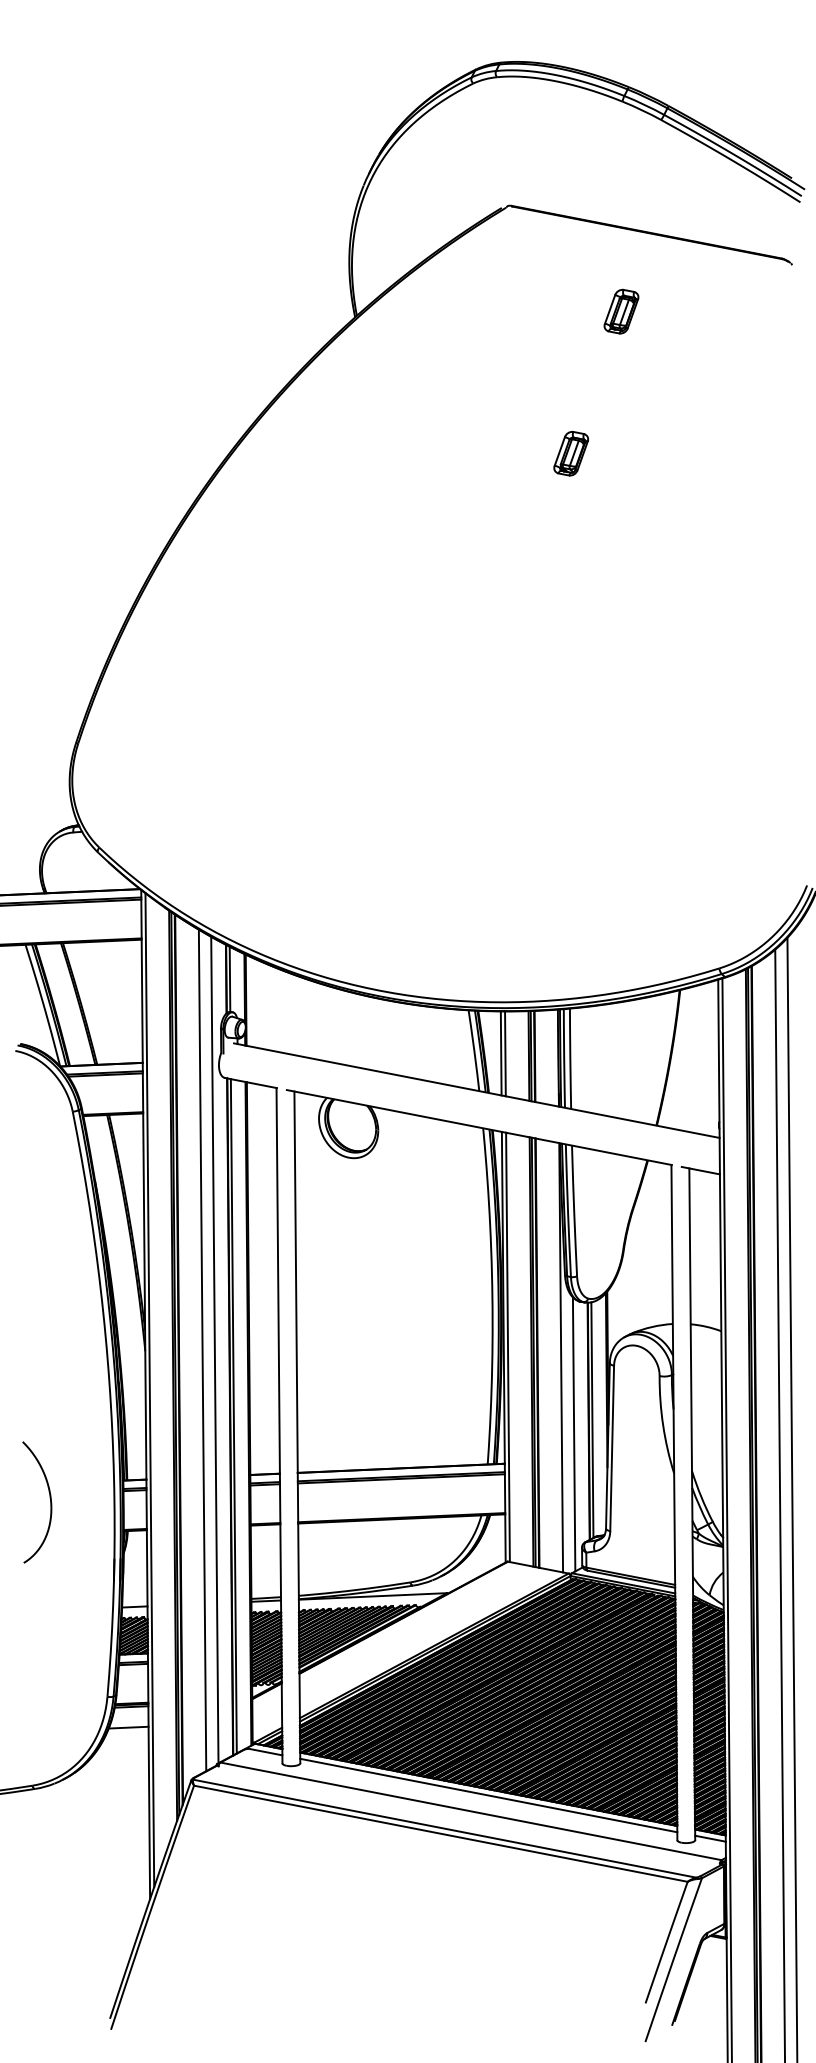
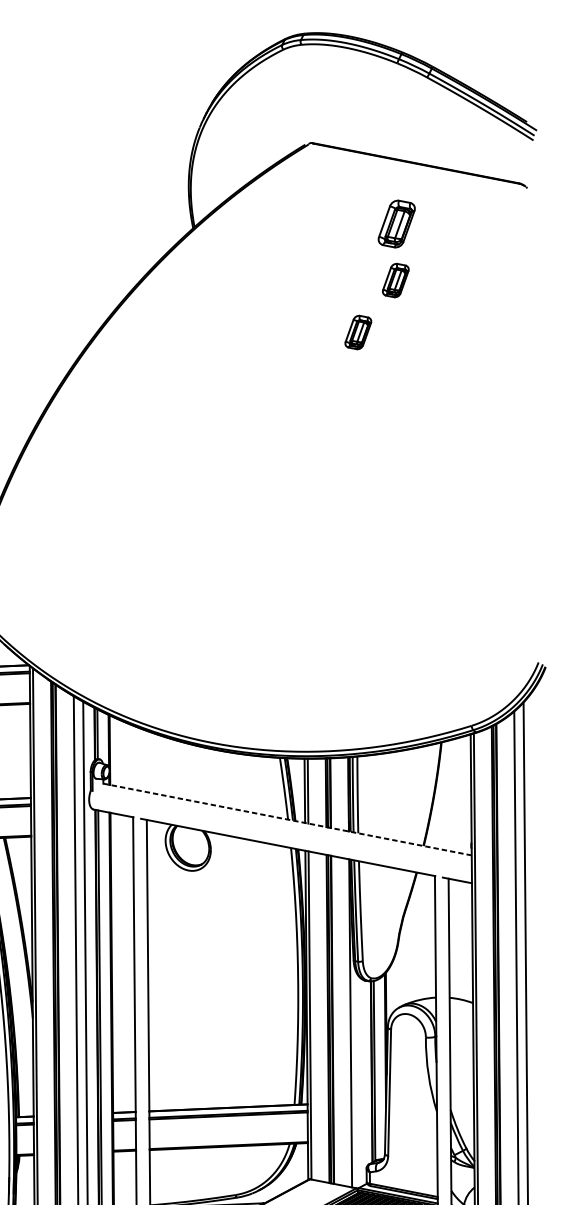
part: (621, 311) -> (396, 223), size x1.4
part: (619, 385) -> (395, 280), added
line: (476, 1090) -> (285, 819), solid -> dashed
line: (573, 1434) -> (360, 1082), removed

